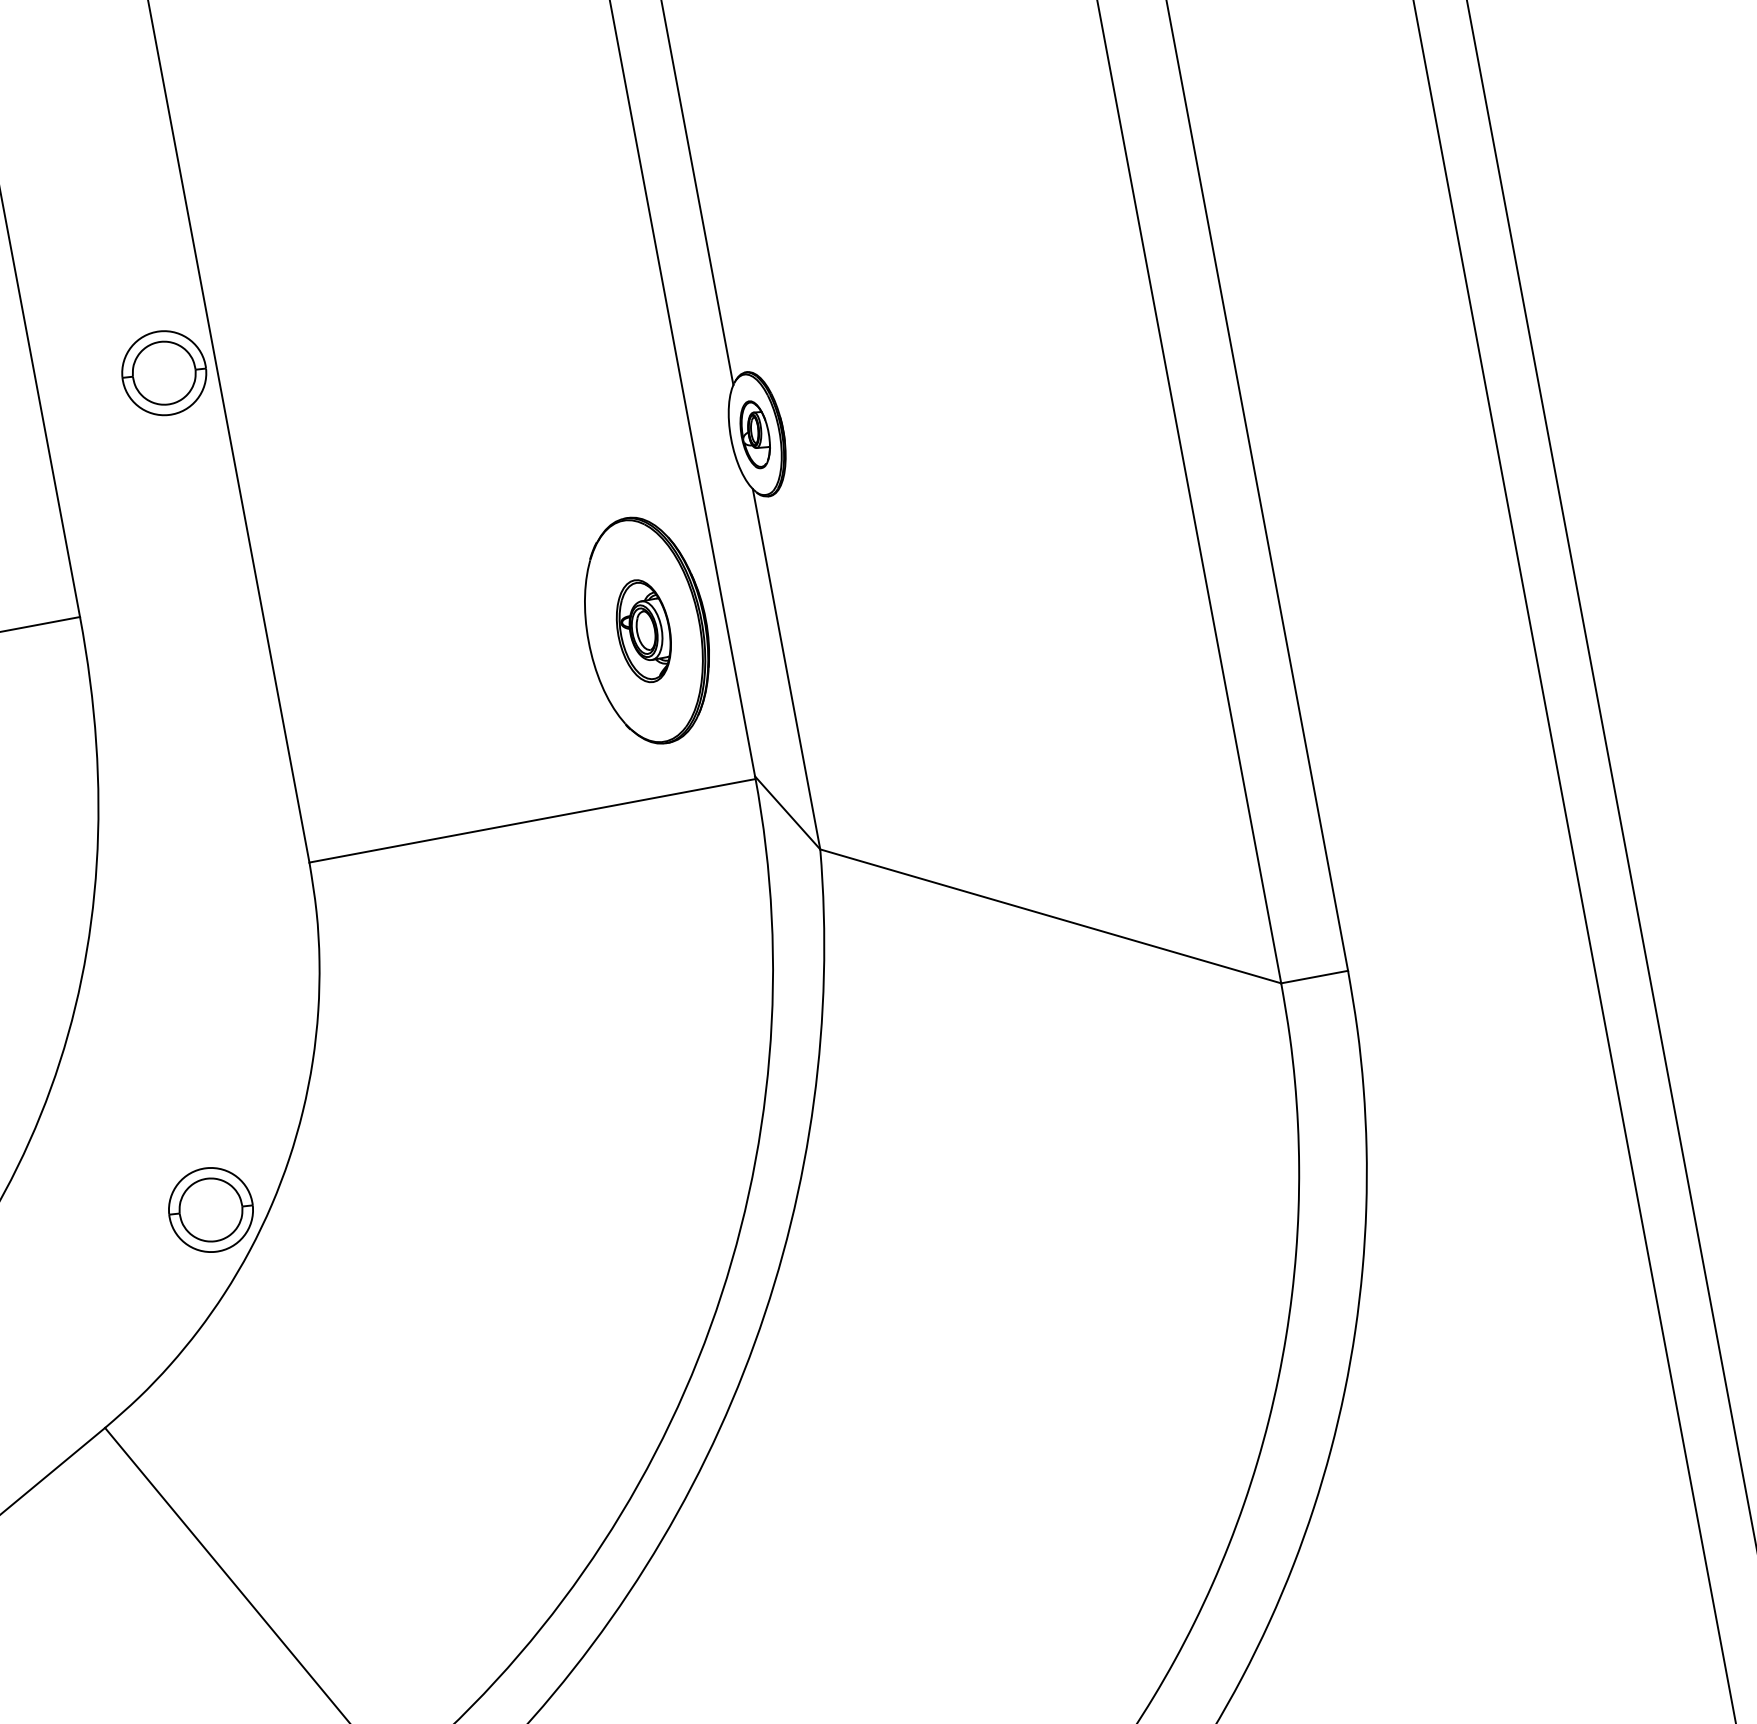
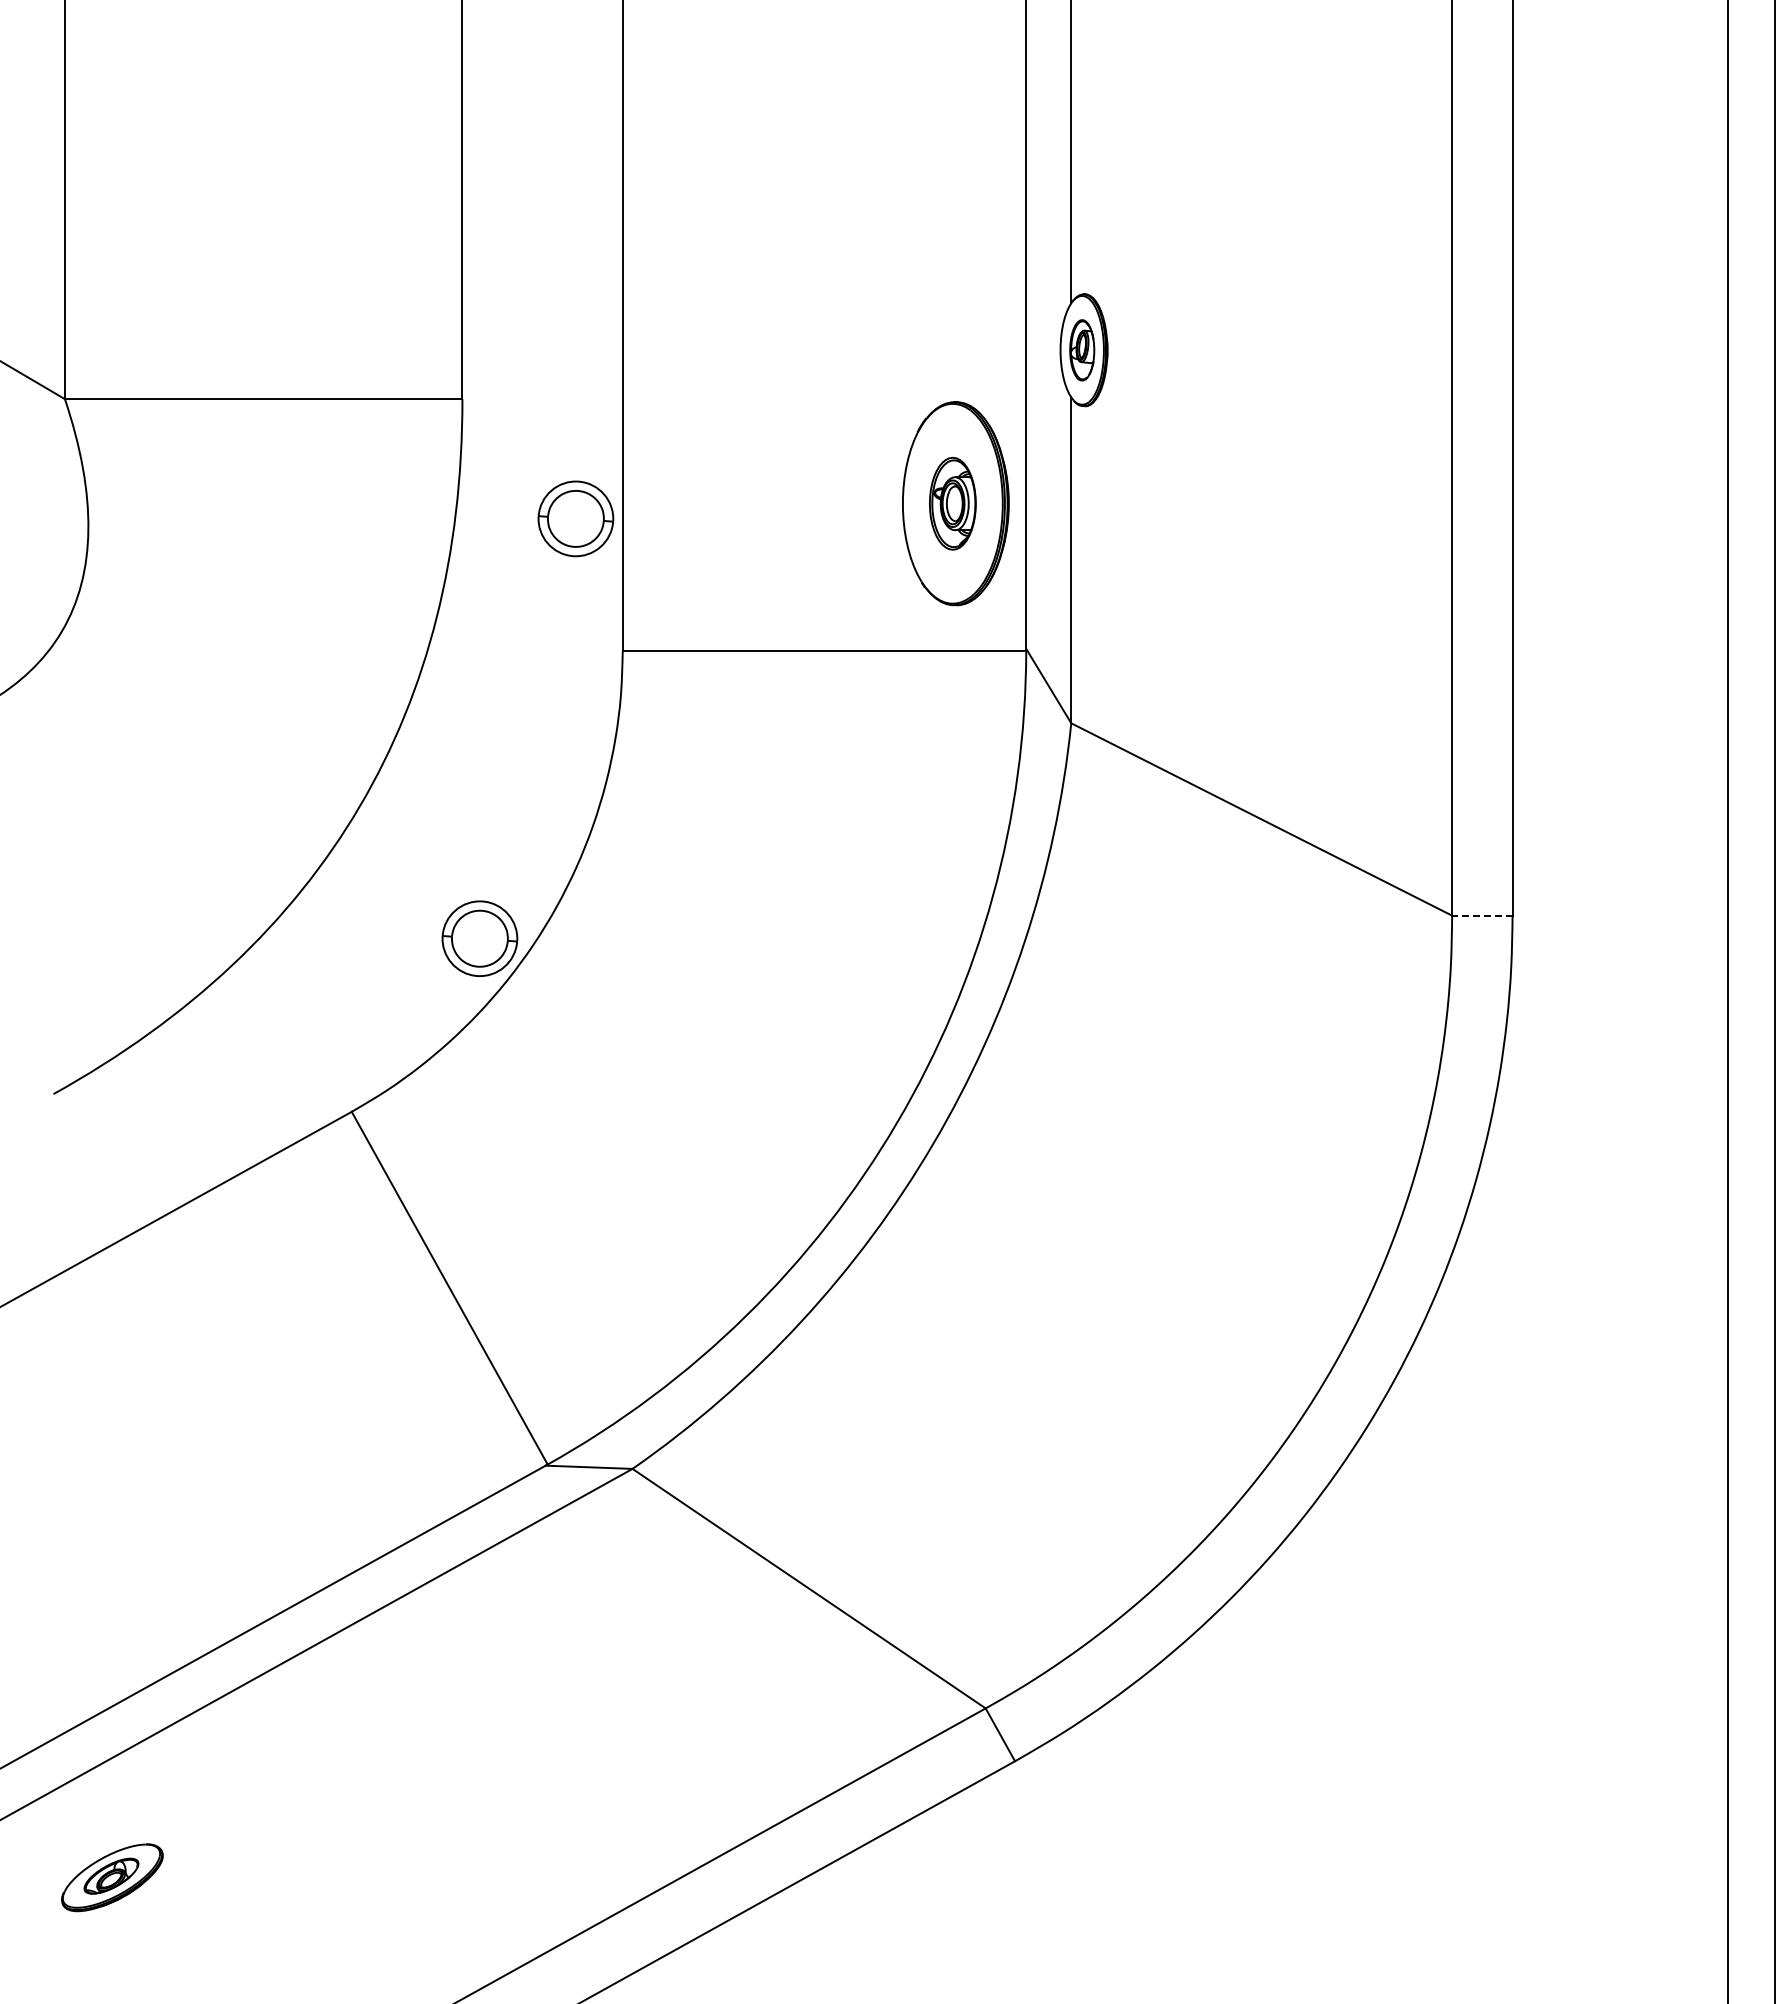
part: (163, 372) -> (575, 518), moved
line: (1313, 977) -> (1481, 915), solid -> dashed

